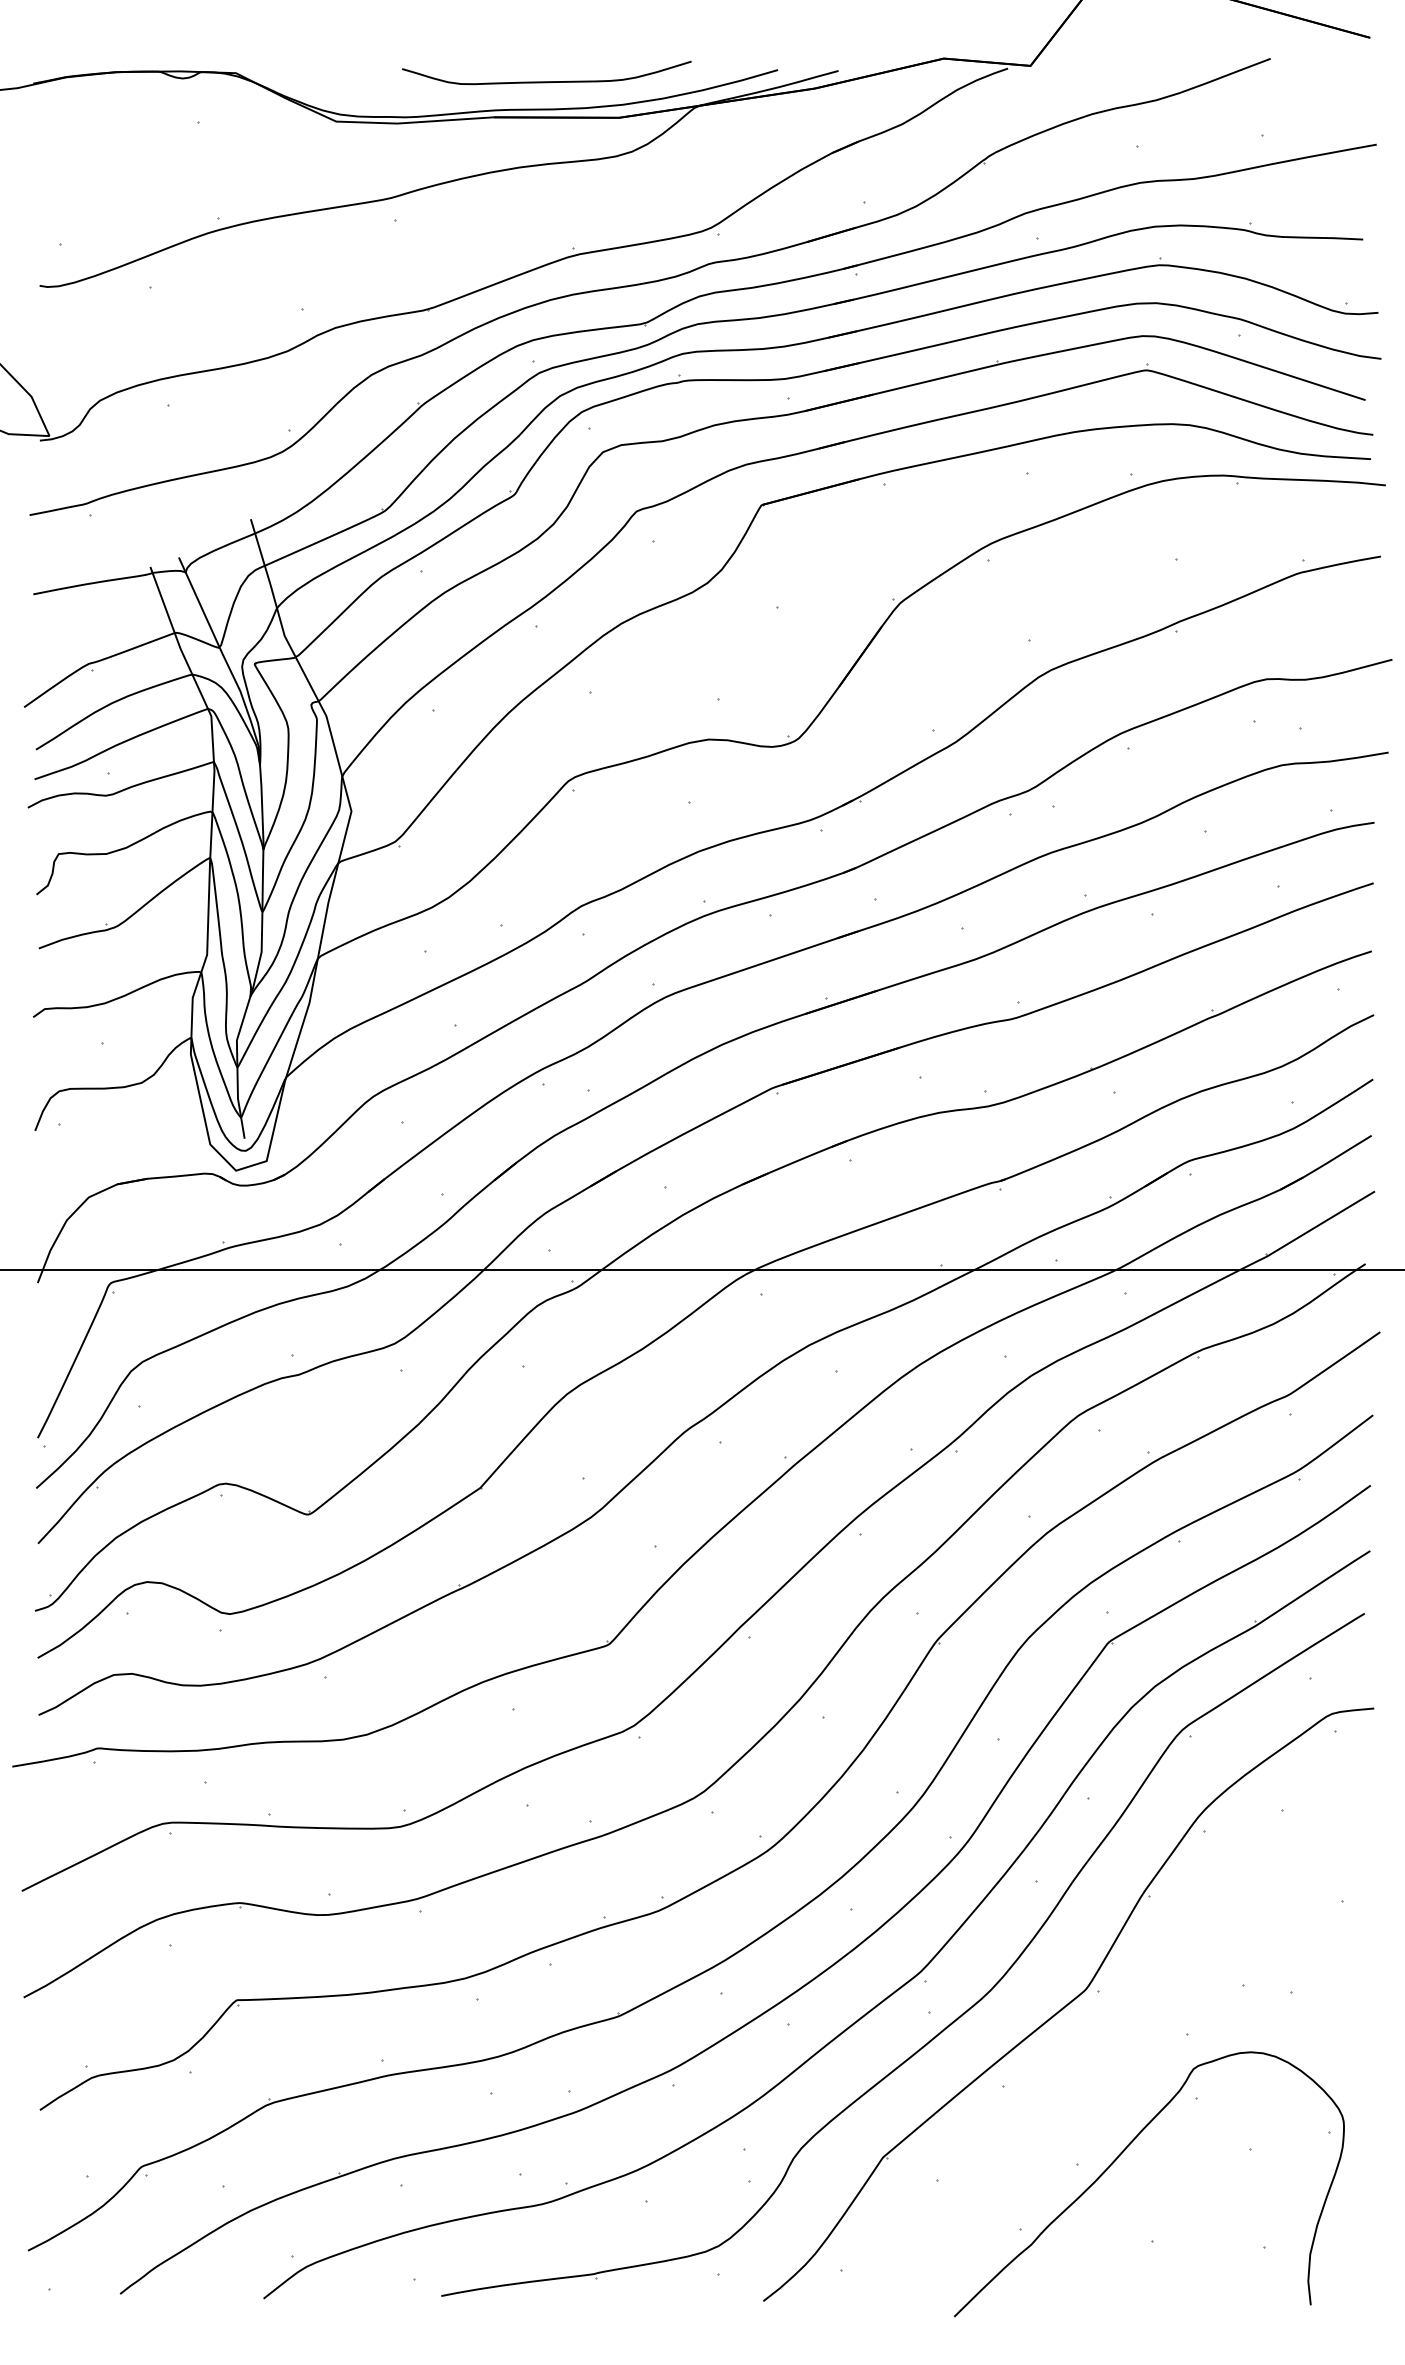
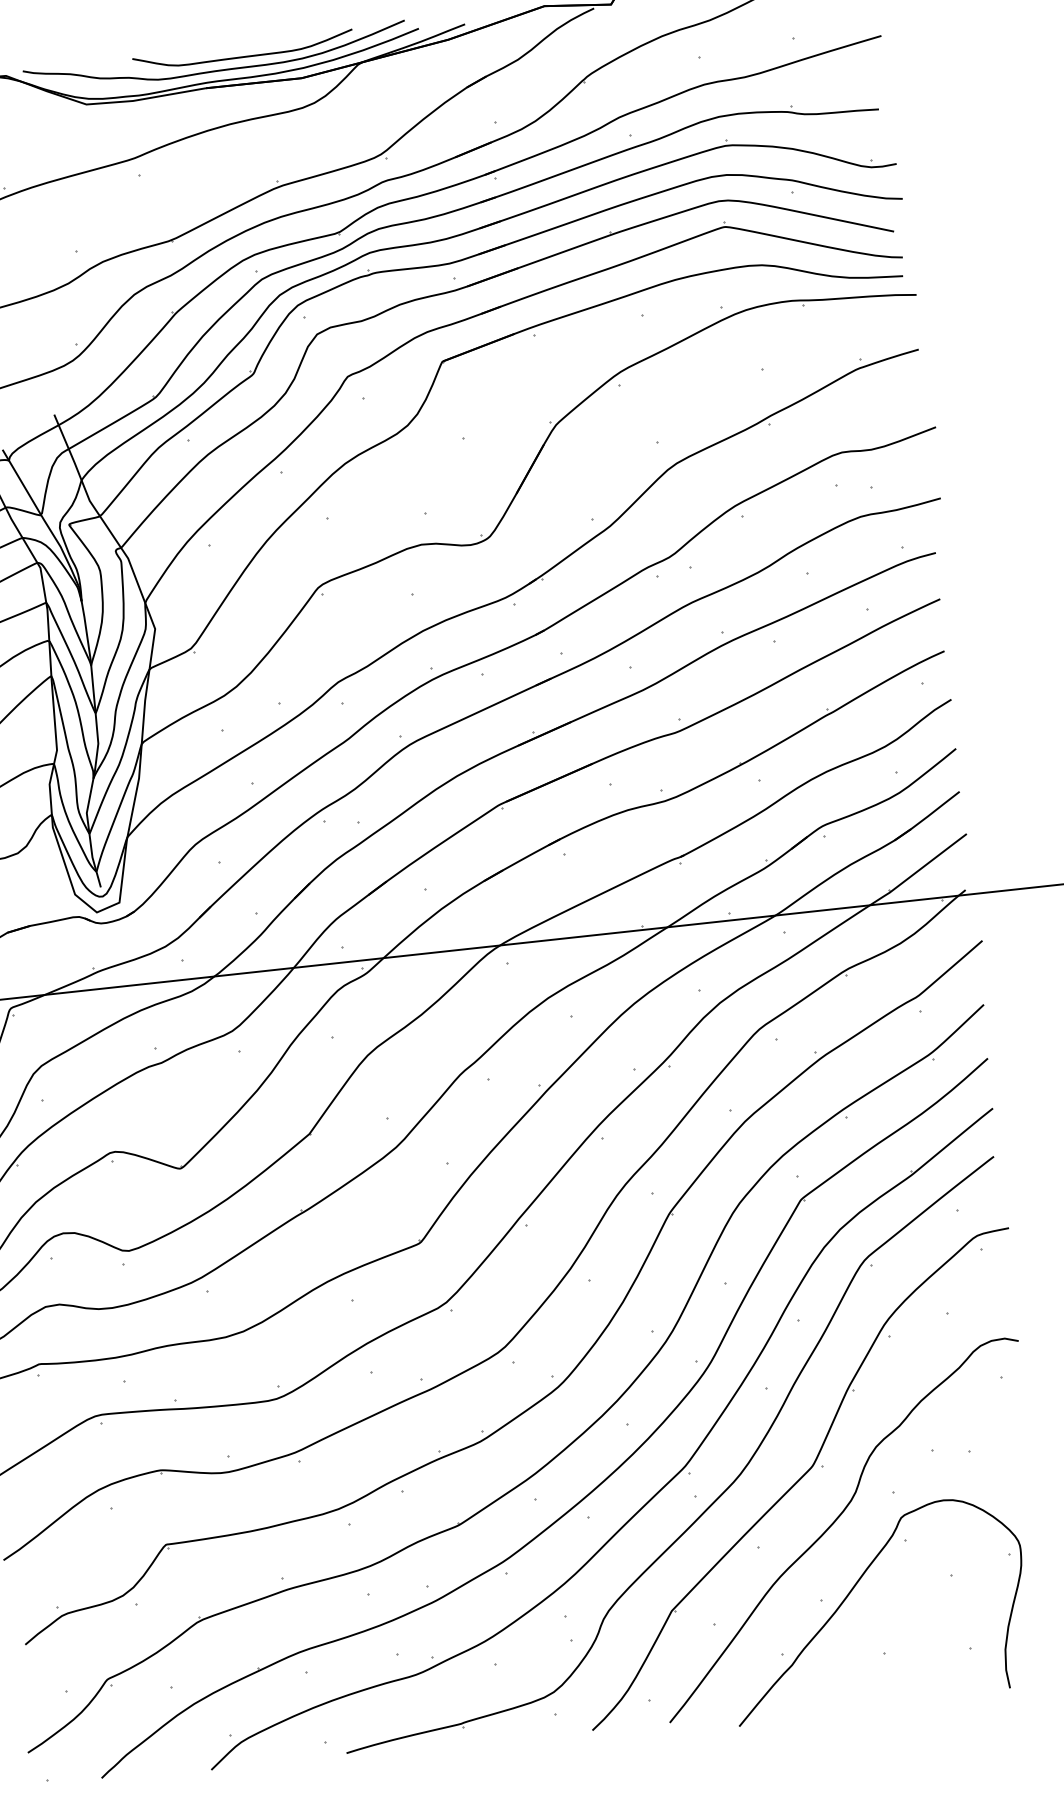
curve: (509, 95) -> (216, 70), added
curve: (1107, 2065) -> (835, 1522), added

